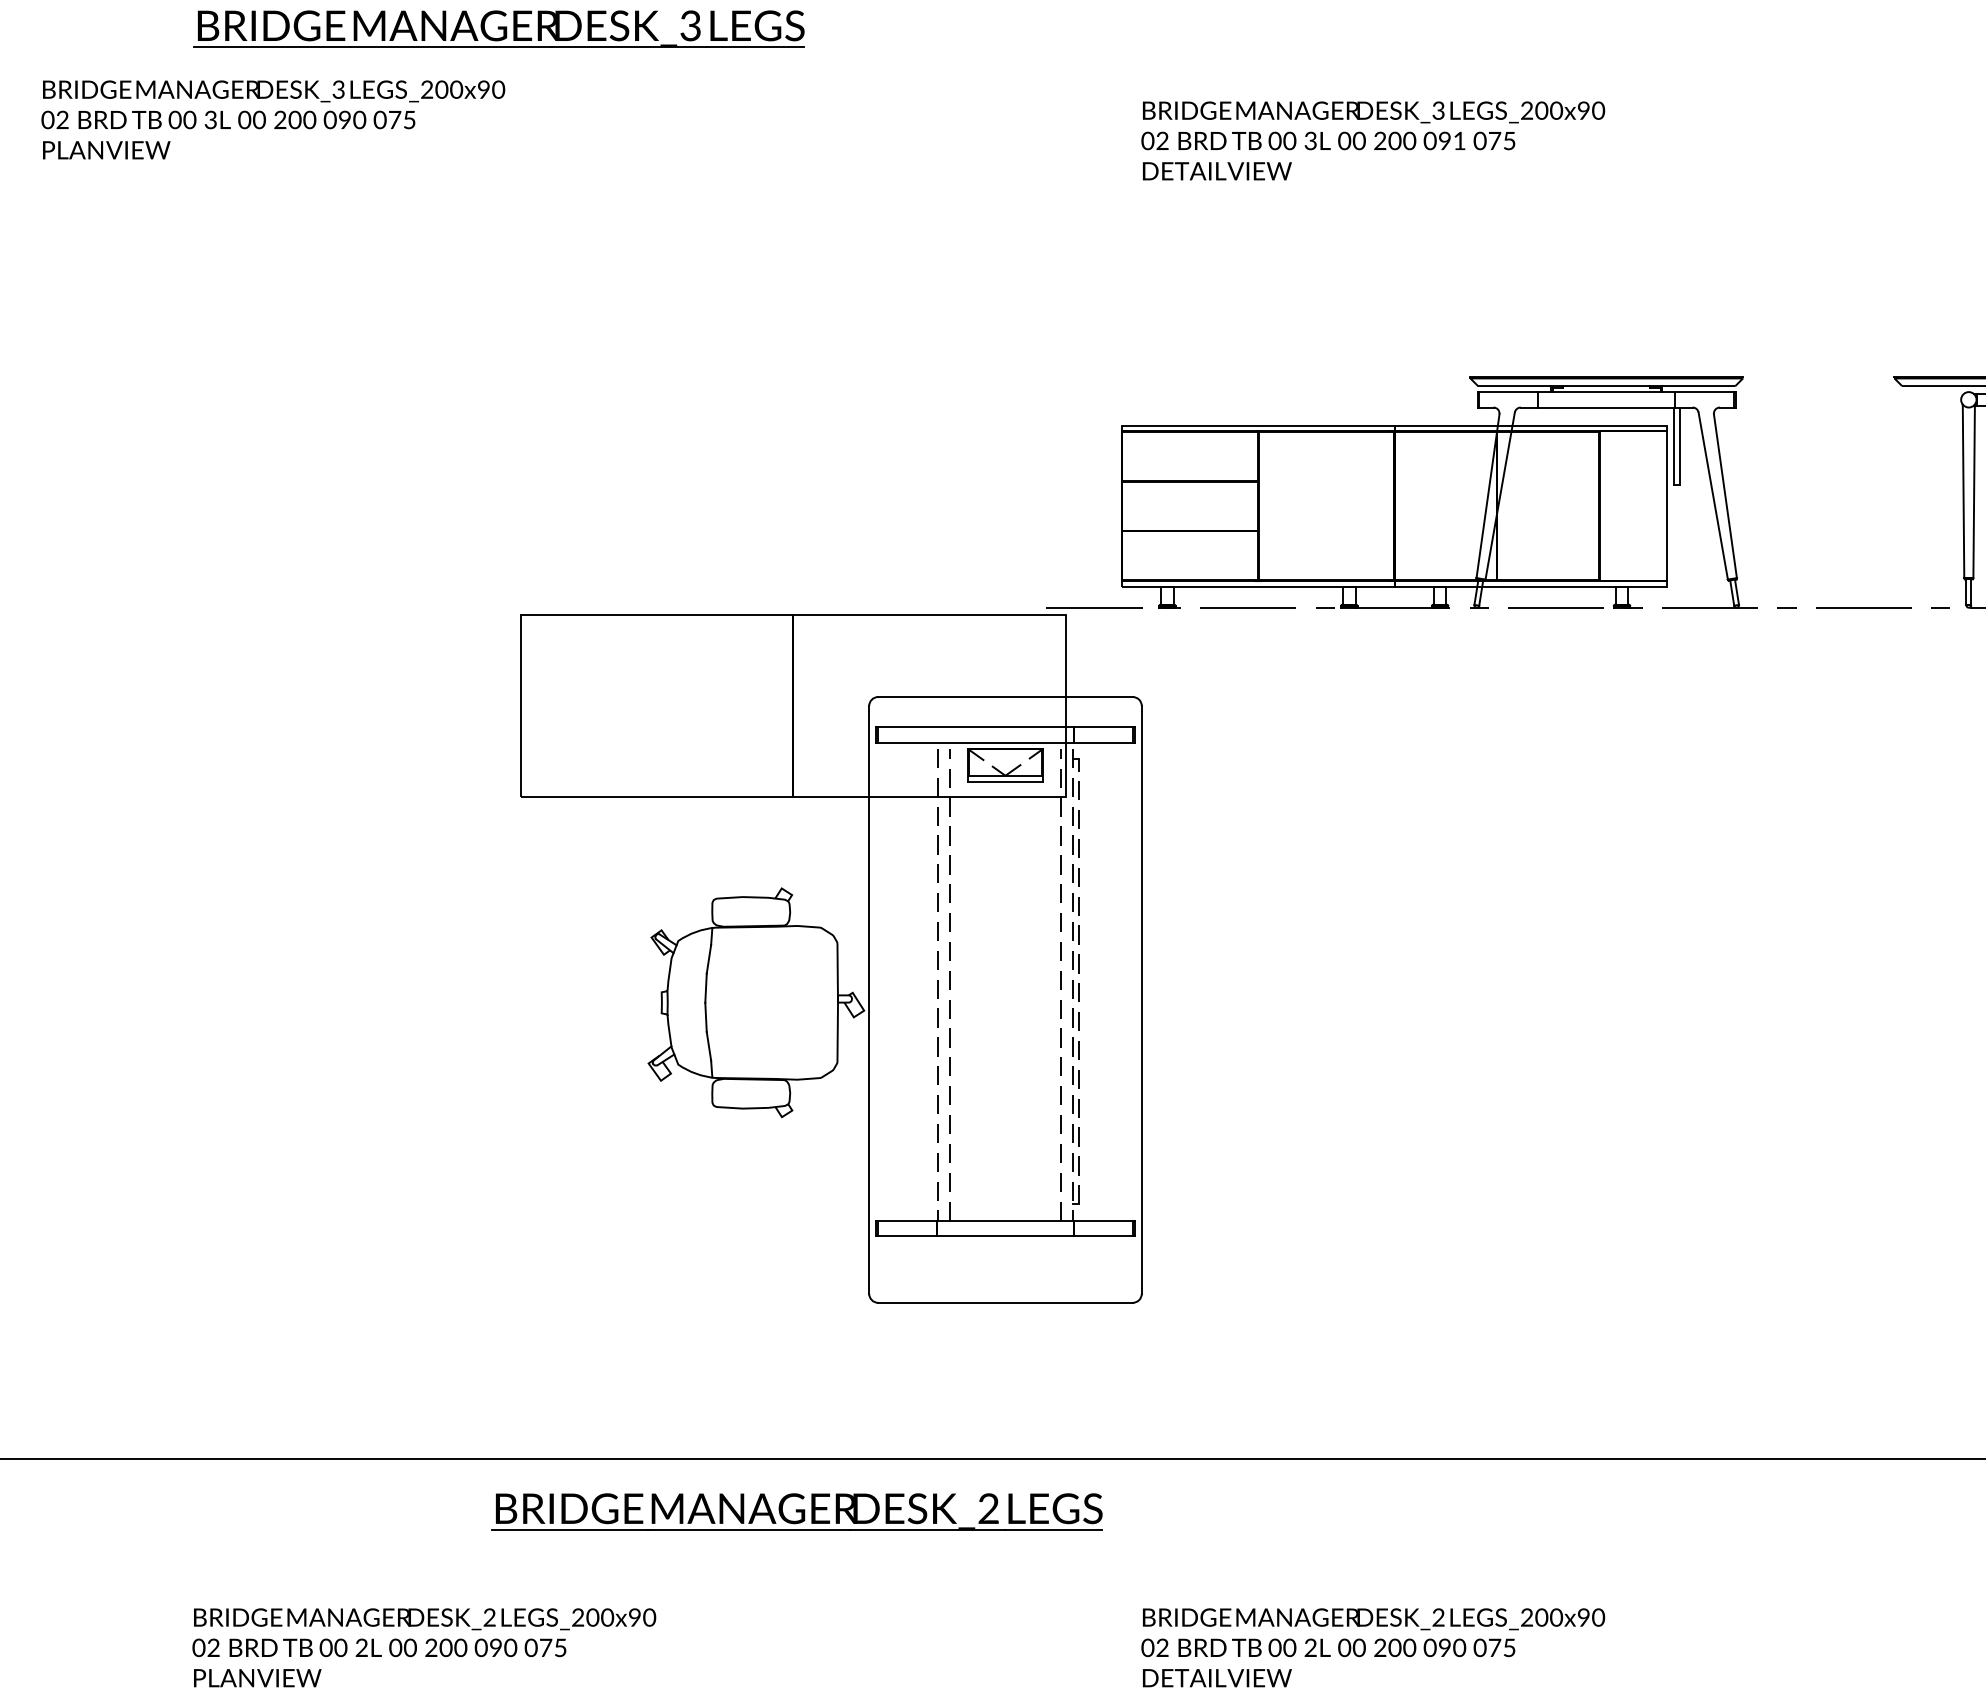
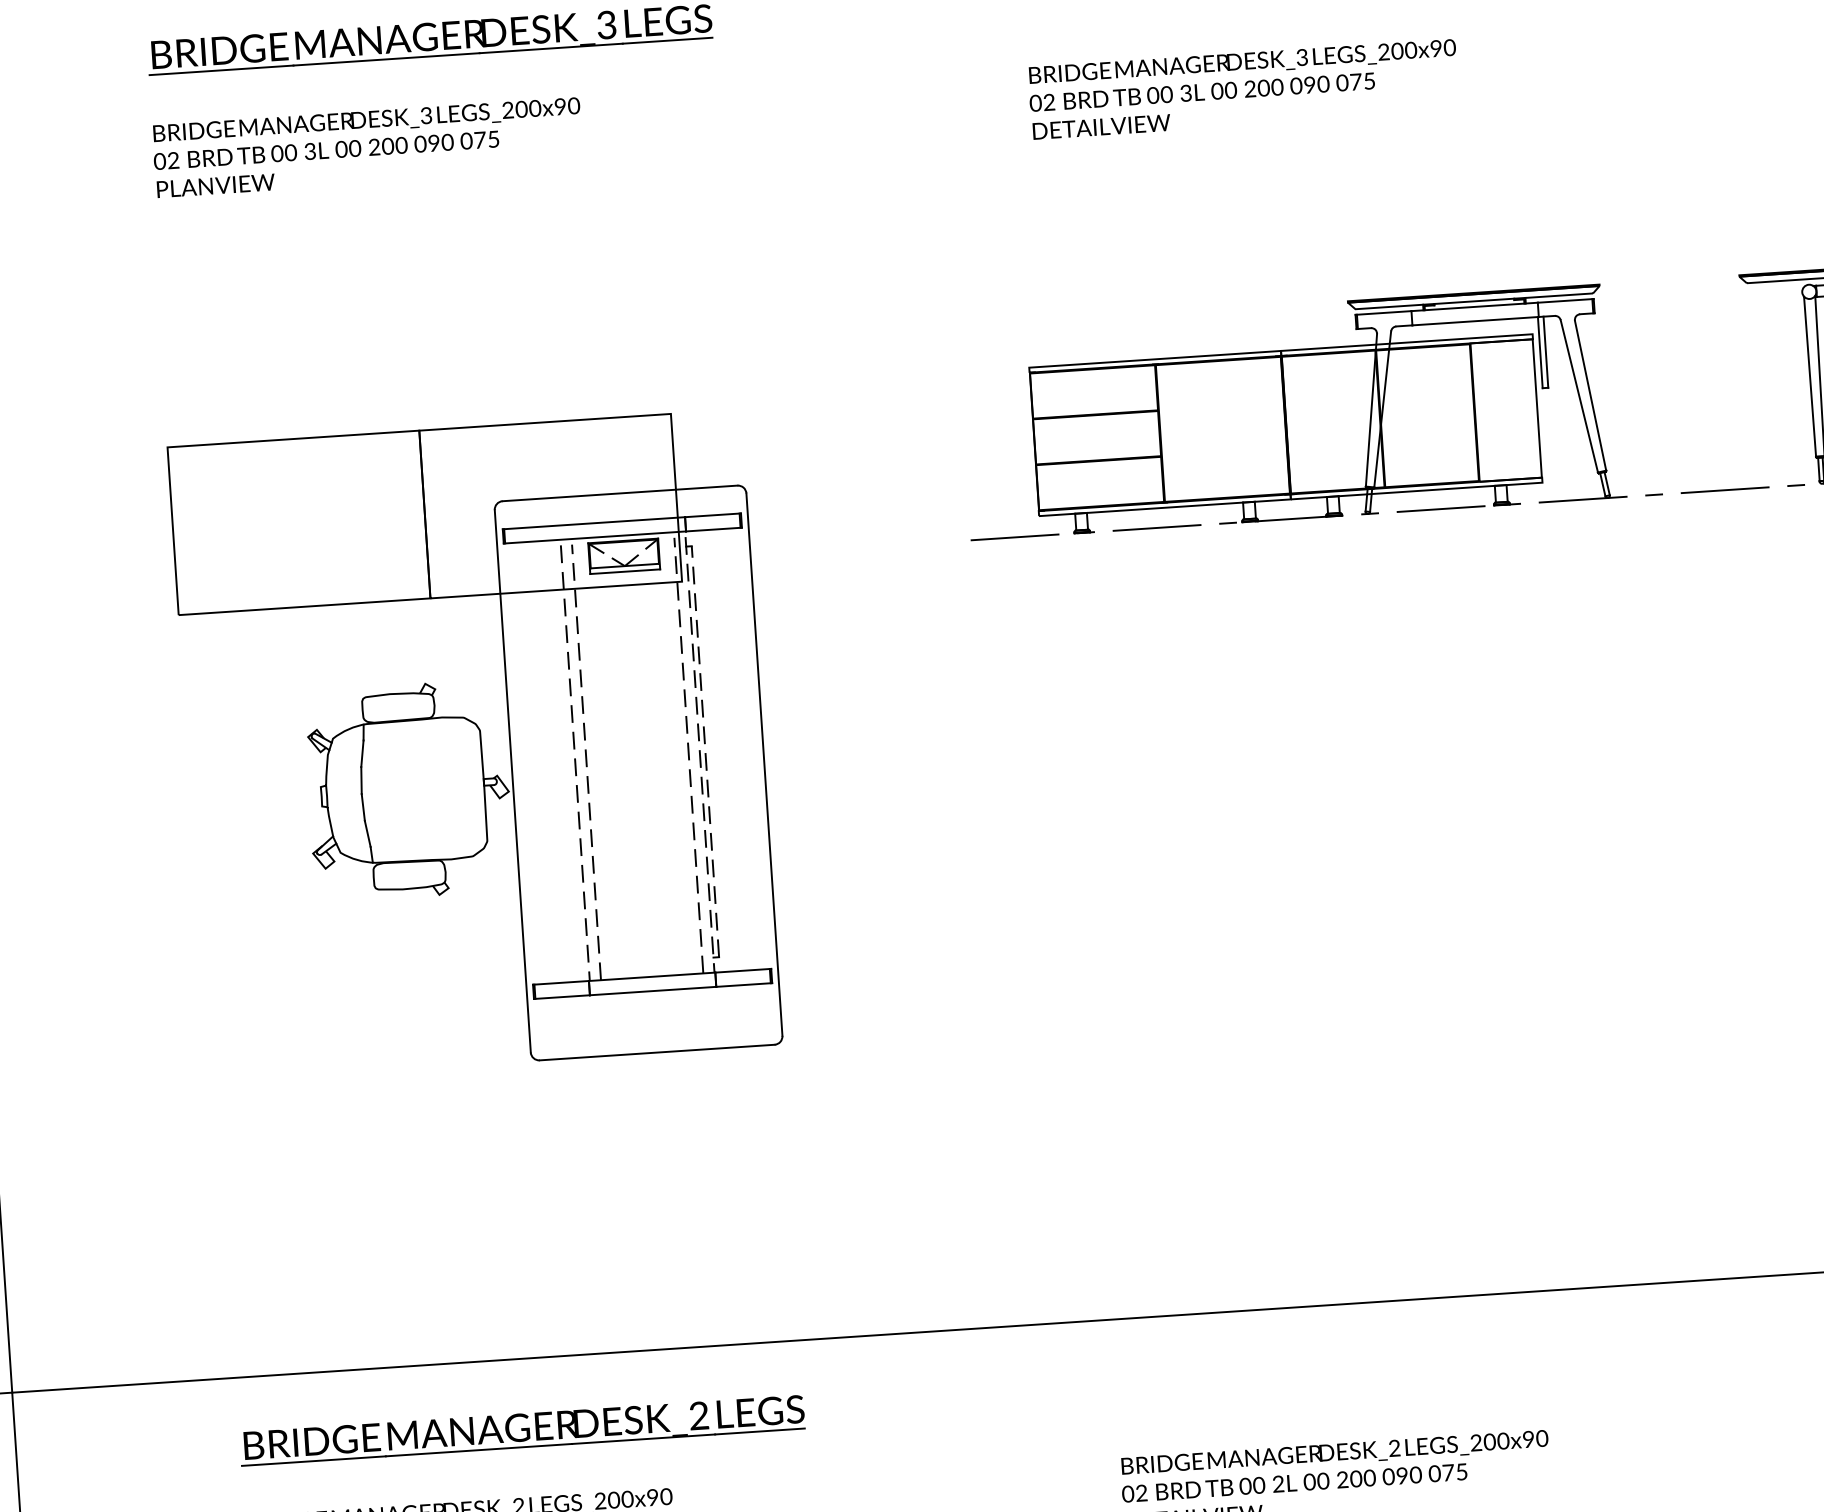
text: (273, 119) -> (368, 147), moved
text: (1459, 140) -> (1323, 83), 091 -> 090
part: (831, 958) -> (475, 745), moved
part: (796, 1511) -> (521, 1430), moved

